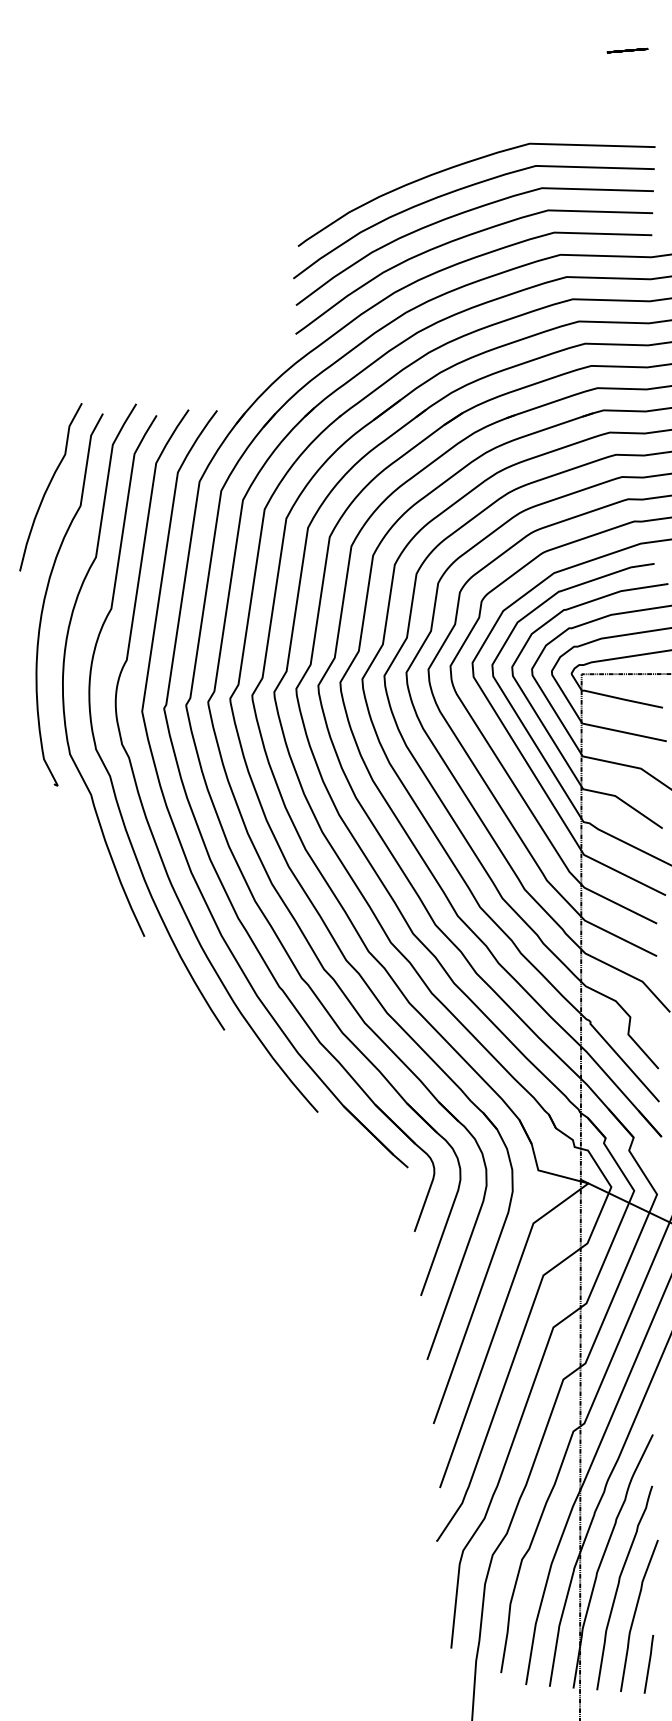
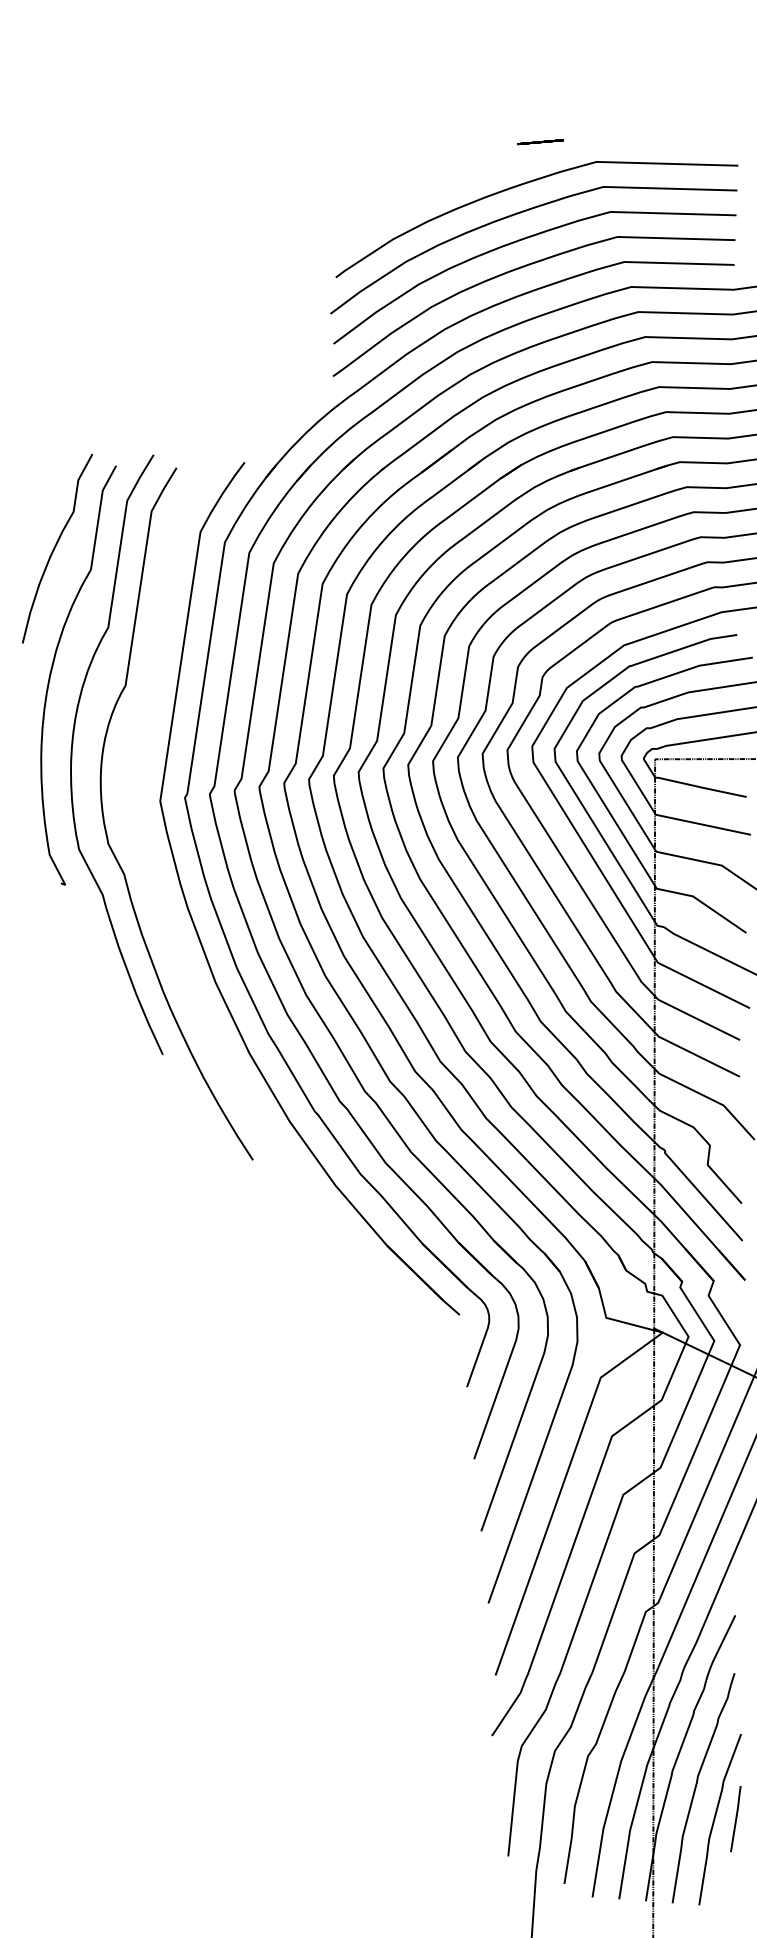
line: (627, 50) -> (540, 142), moved
curve: (137, 783) -> (154, 882), removed
line: (648, 1664) -> (735, 1819), moved

